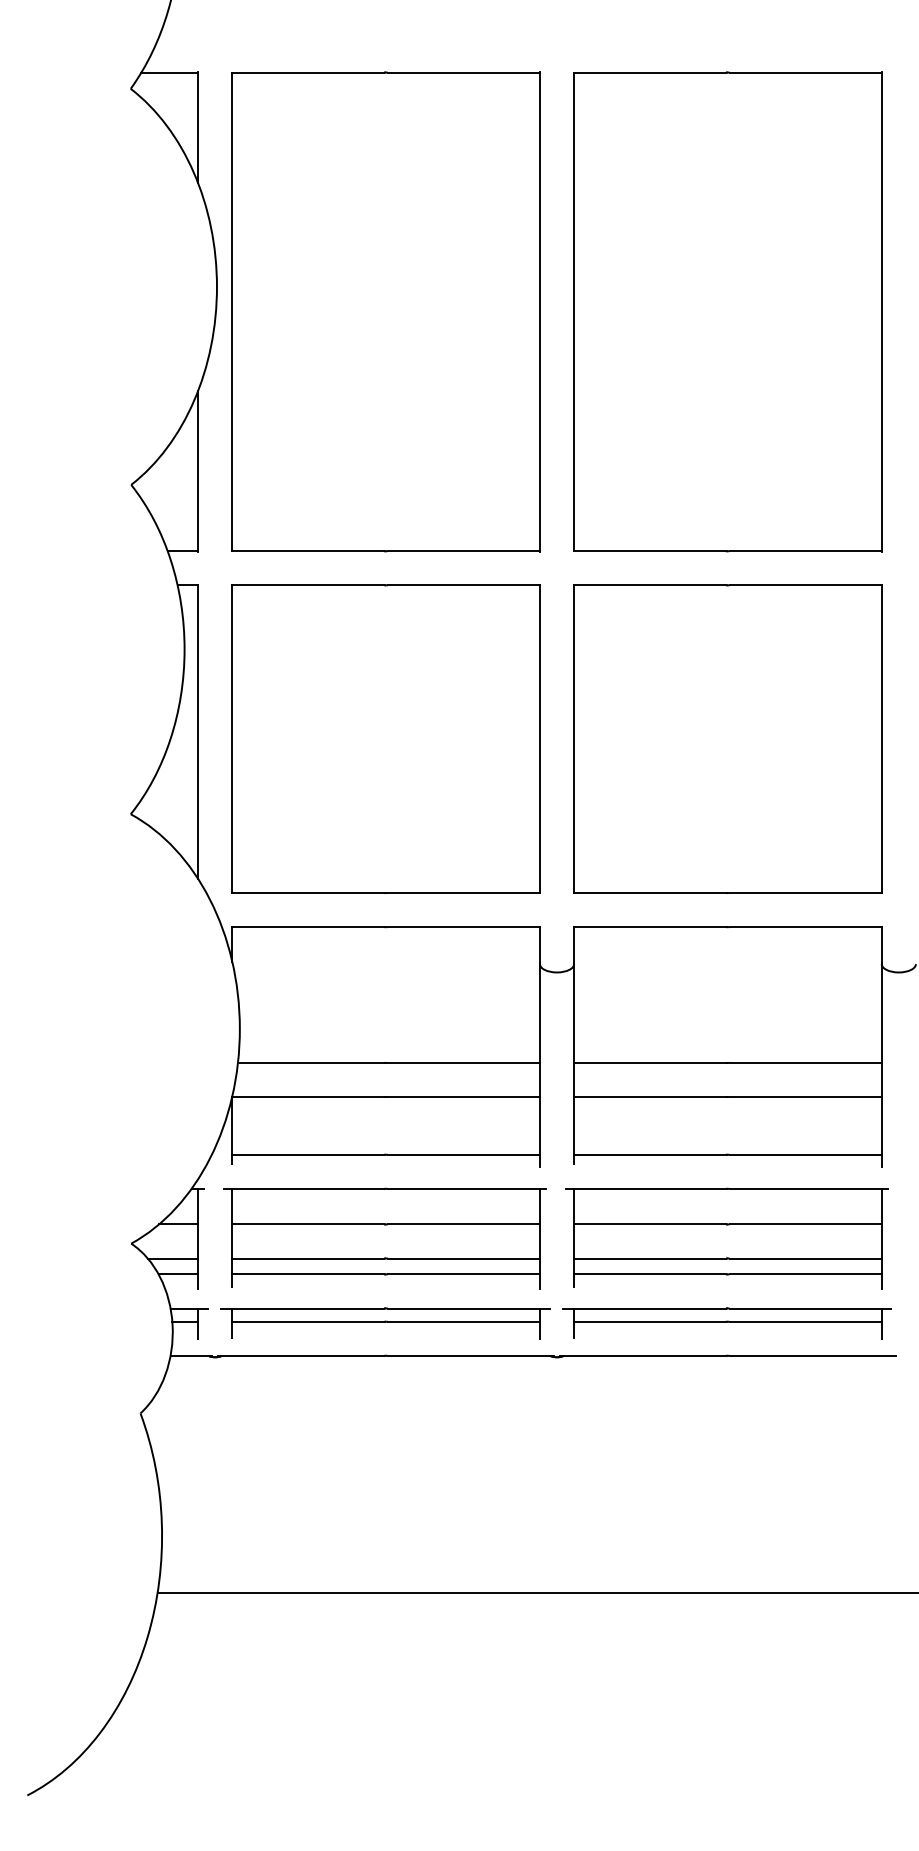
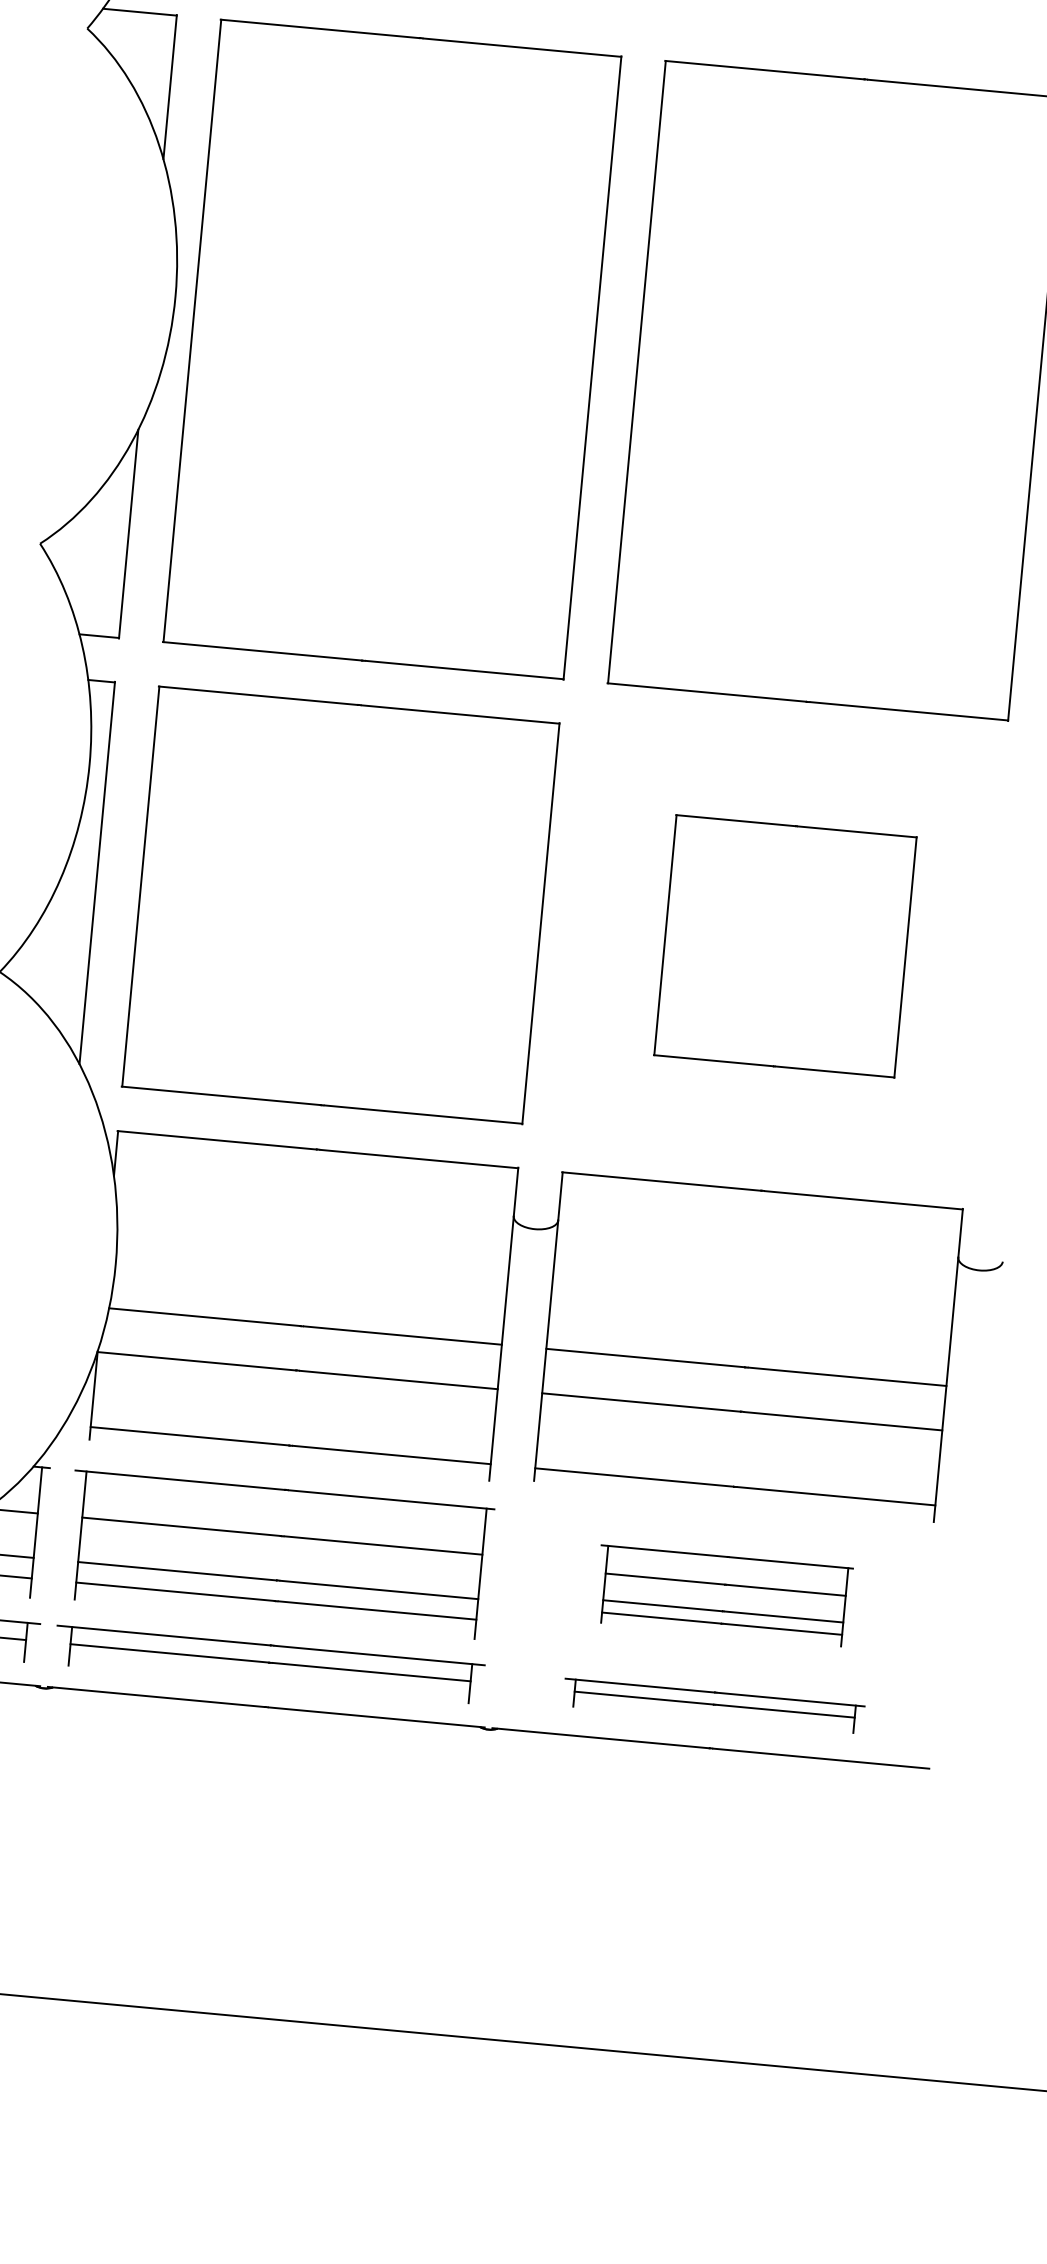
part: (727, 738) -> (784, 945), size x0.6
part: (726, 1238) -> (723, 1595), size x0.6
part: (726, 1323) -> (713, 1706), size x0.7

